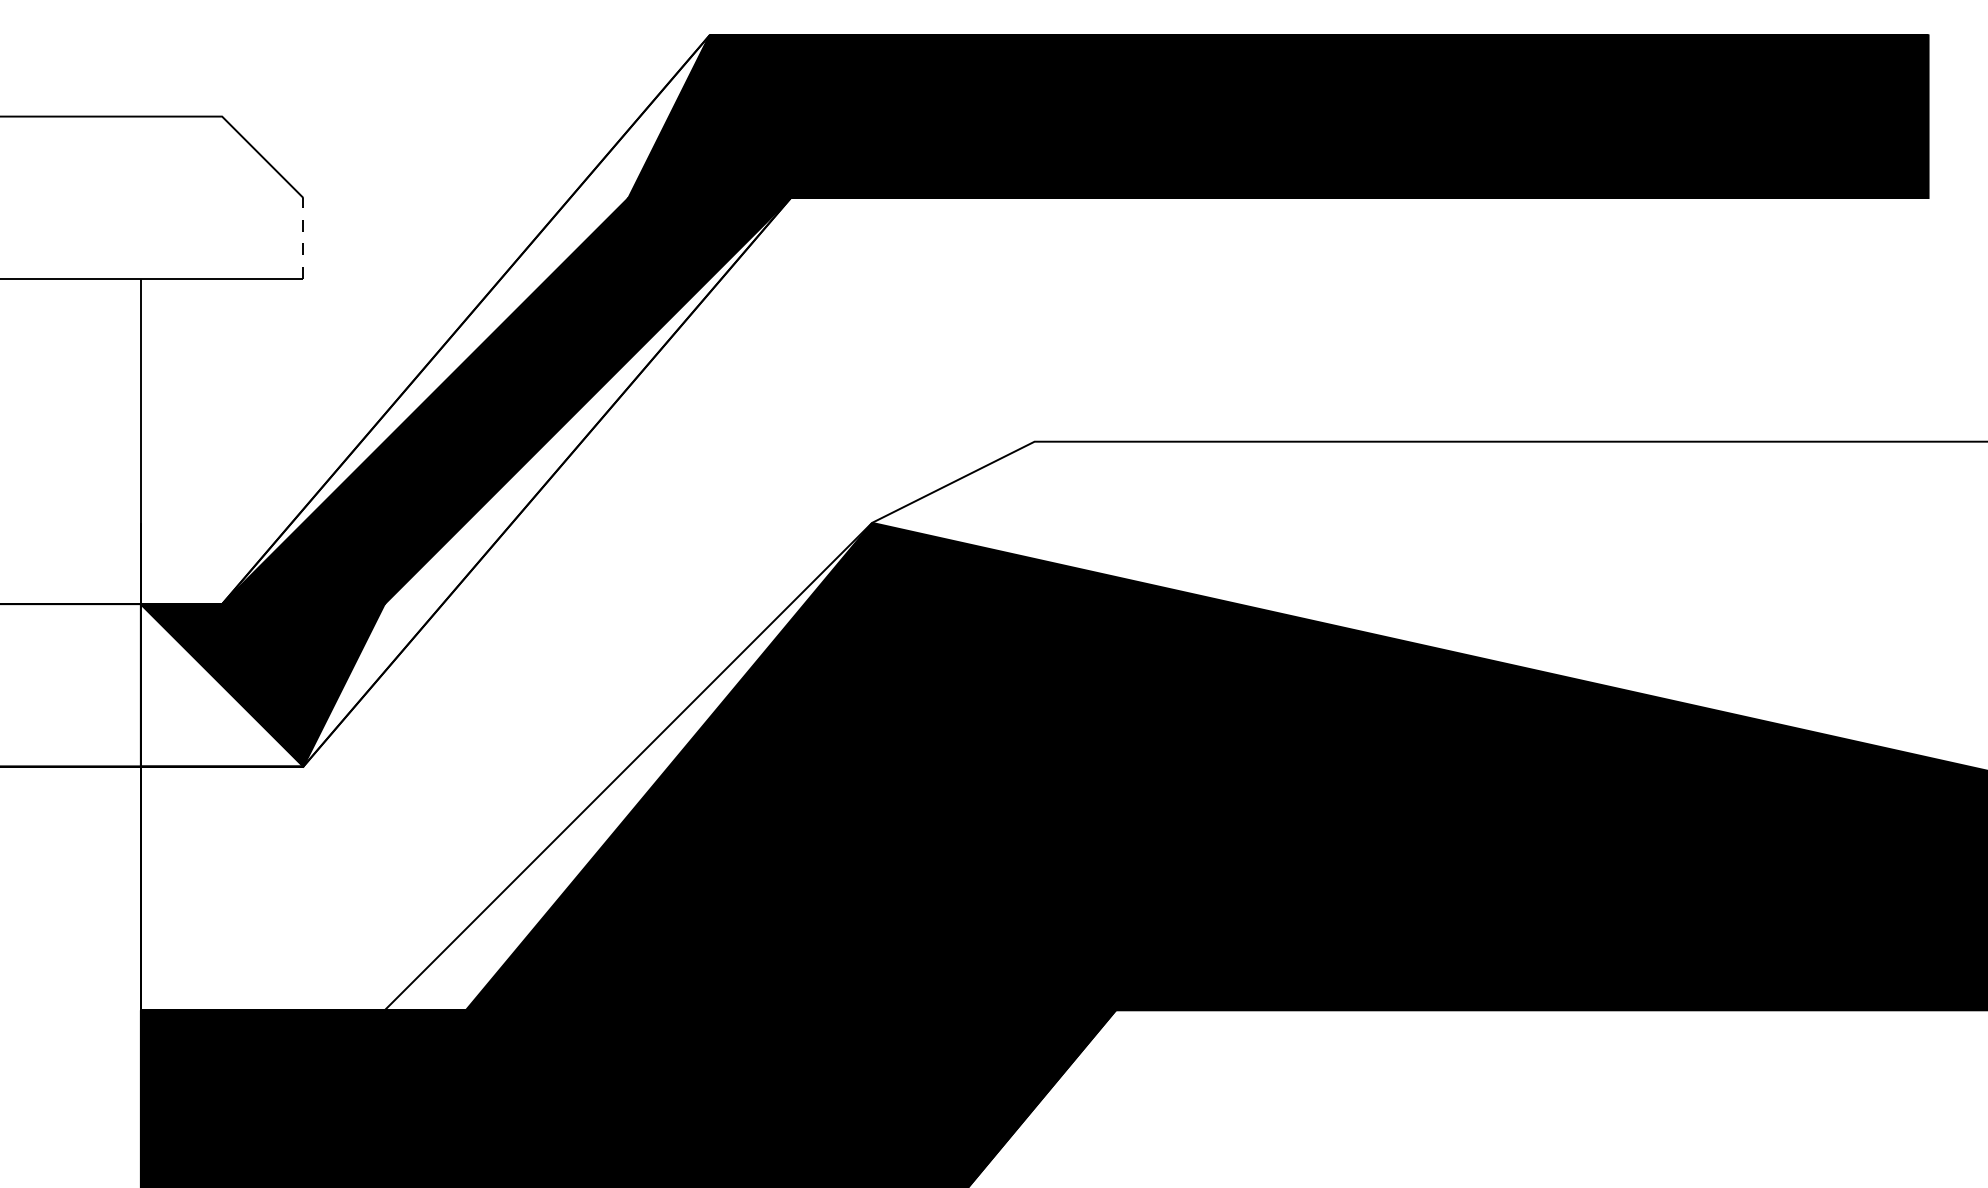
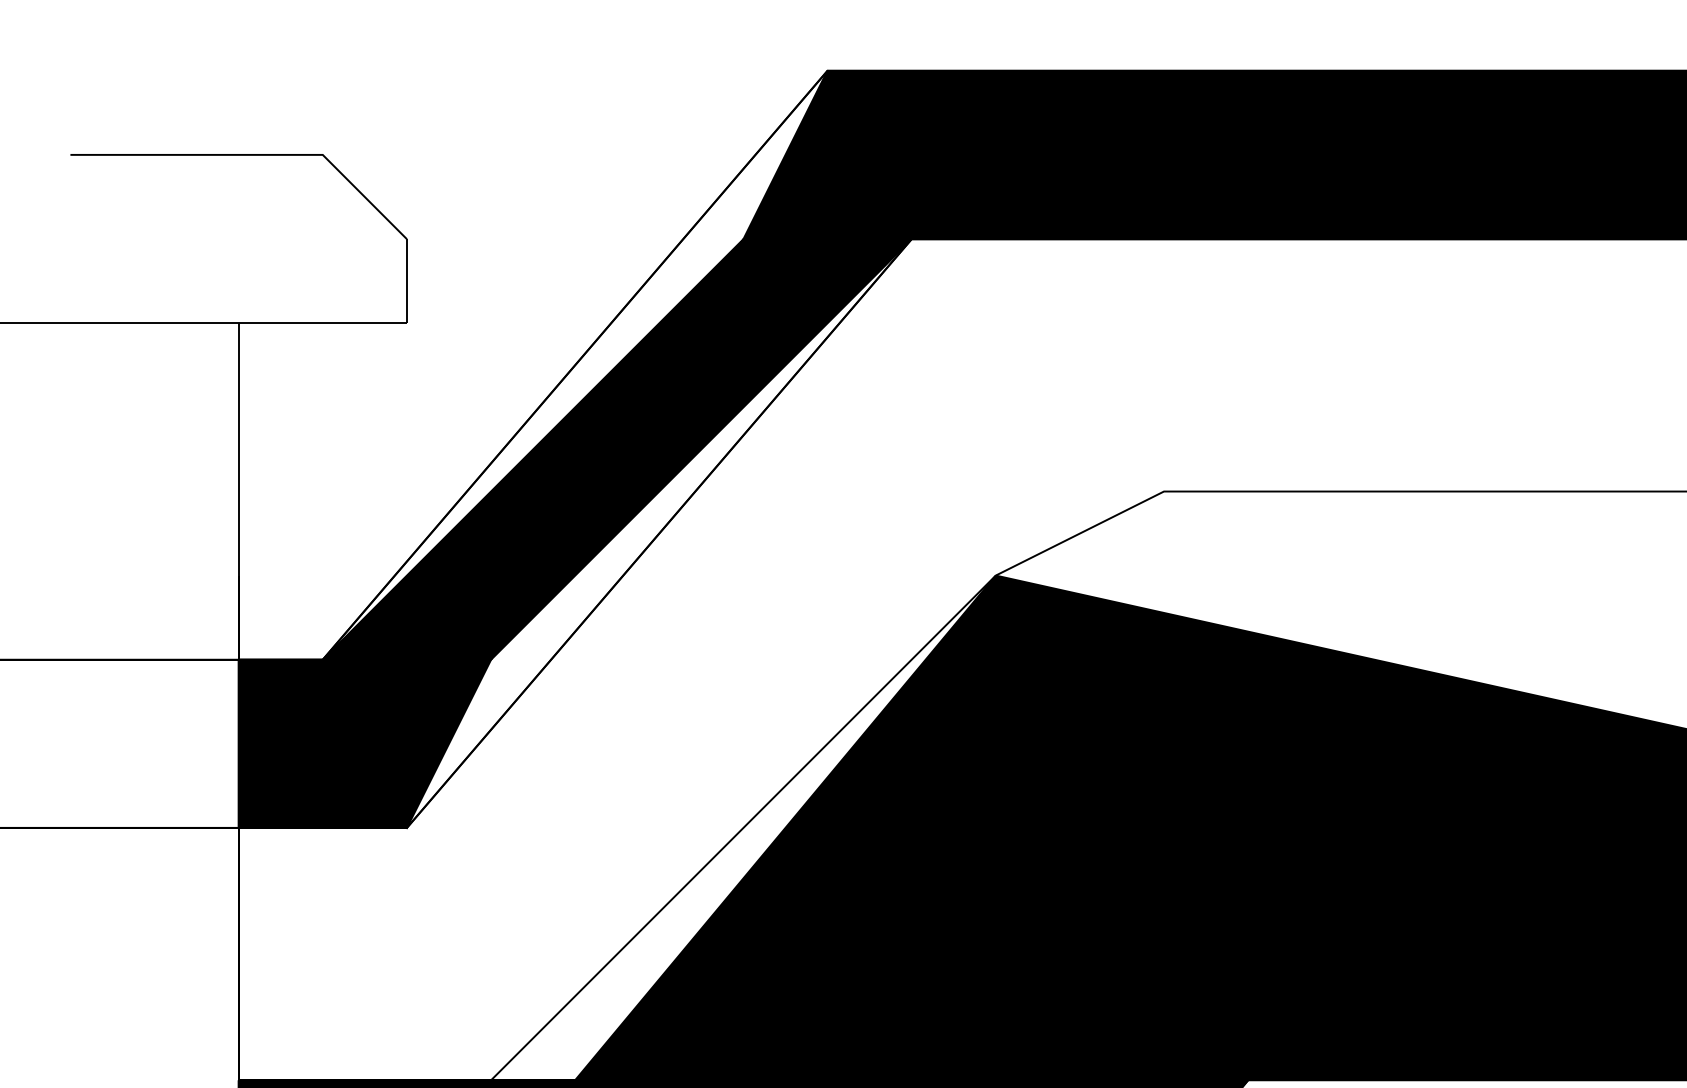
line: (303, 238) -> (407, 281), dashed -> solid
fill: (221, 685) -> (322, 743), added

